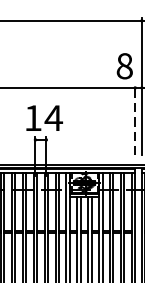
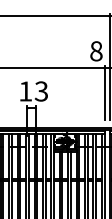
text: (53, 118) -> (41, 91), 14 -> 13
line: (135, 120) -> (104, 93), dashed -> solid

